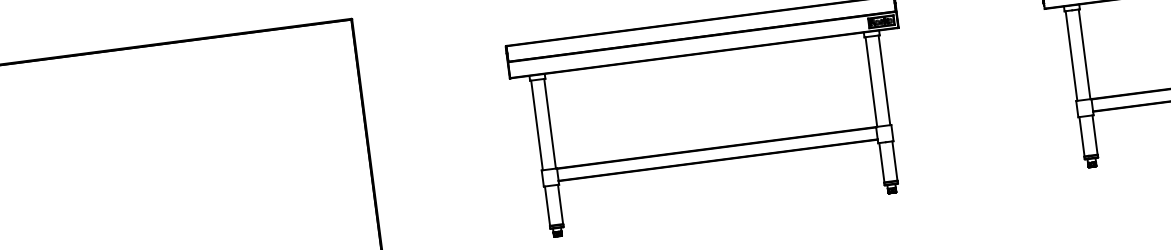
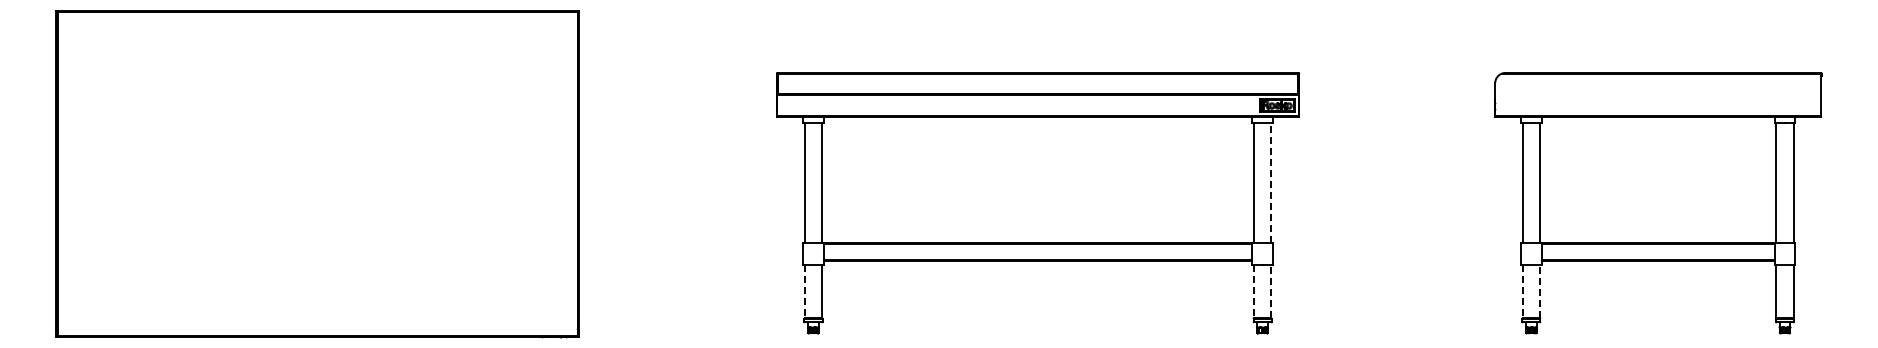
line: (884, 79) -> (1271, 182), solid -> dashed
line: (1095, 134) -> (1540, 291), solid -> dashed
line: (1082, 137) -> (1522, 292), solid -> dashed
line: (895, 160) -> (1271, 291), solid -> dashed
line: (881, 163) -> (1253, 292), solid -> dashed
line: (547, 206) -> (804, 292), solid -> dashed

